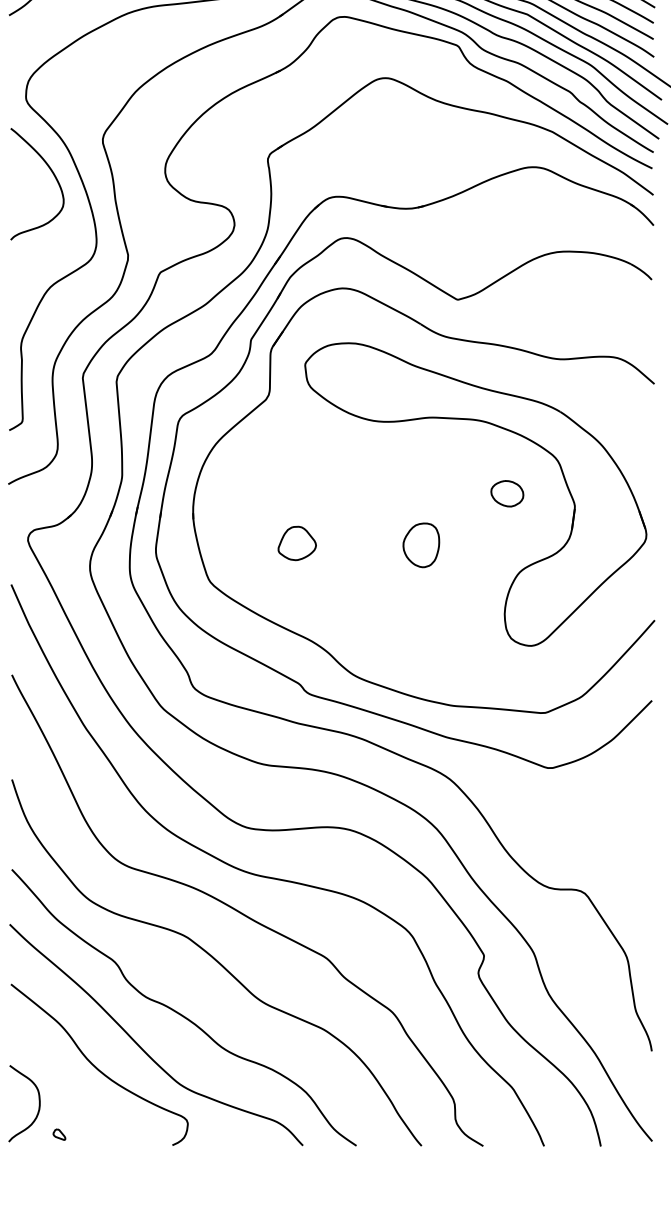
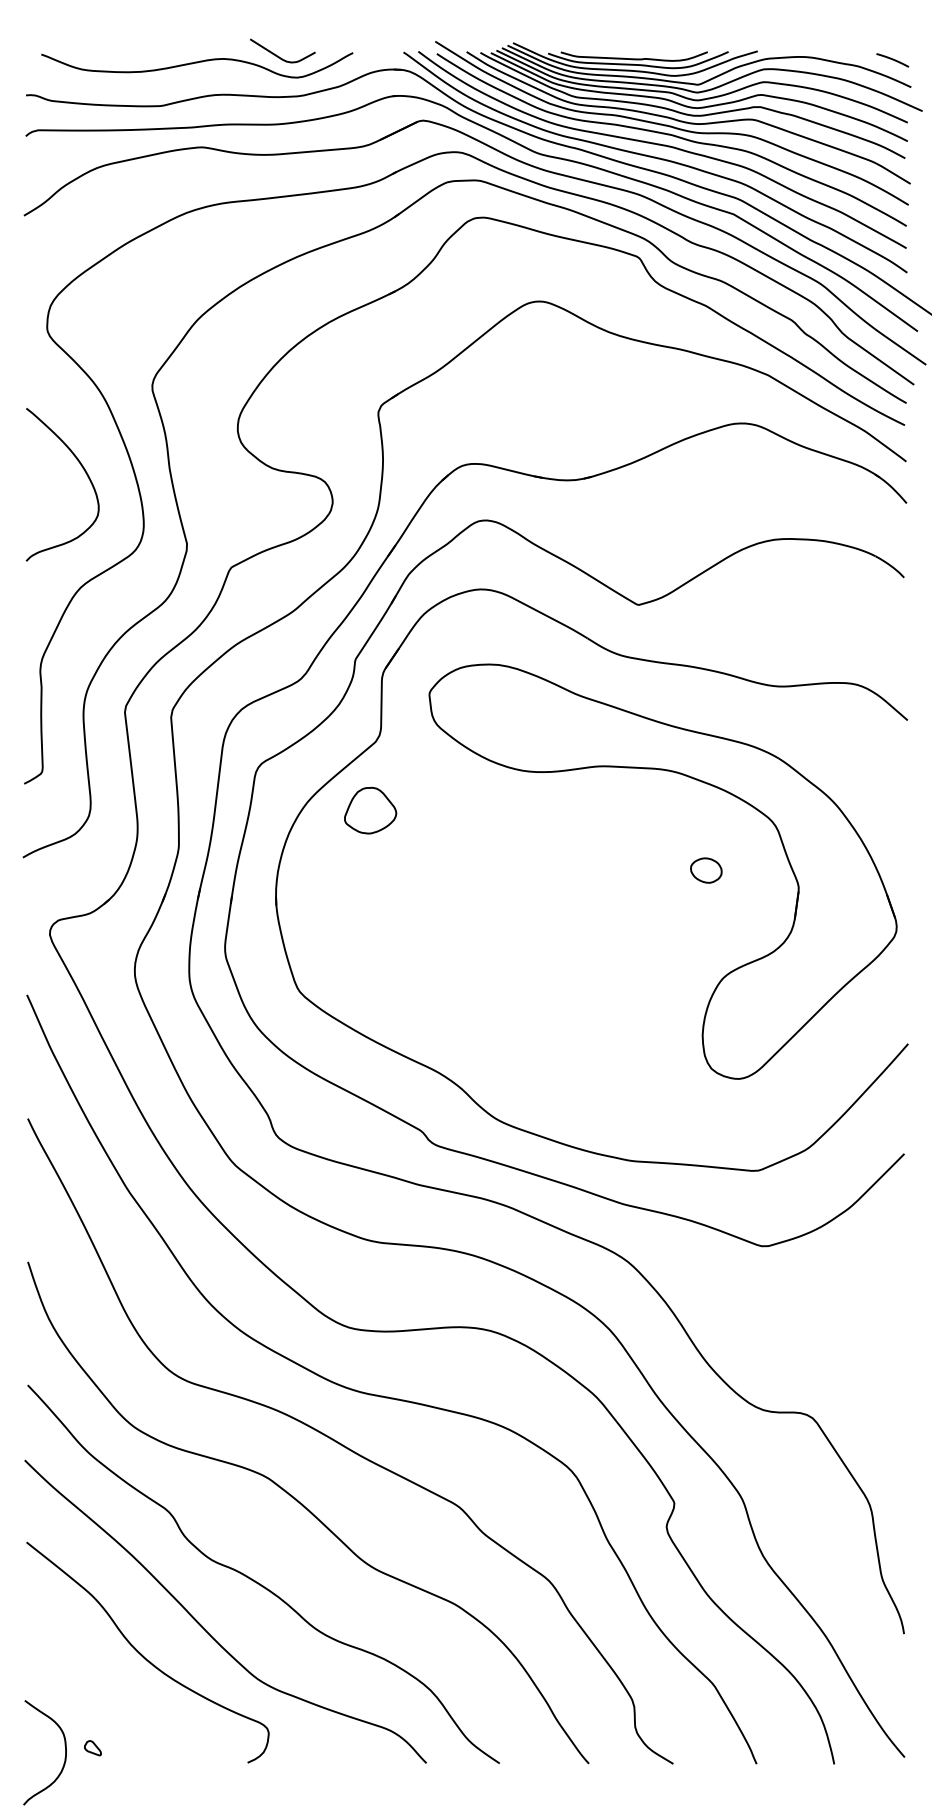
curve: (54, 176) -> (85, 473), moved
part: (507, 493) -> (706, 870), size x0.7
part: (297, 543) -> (370, 810), moved
part: (421, 545) -> (588, 941), removed
curve: (38, 1107) -> (64, 1757), moved

